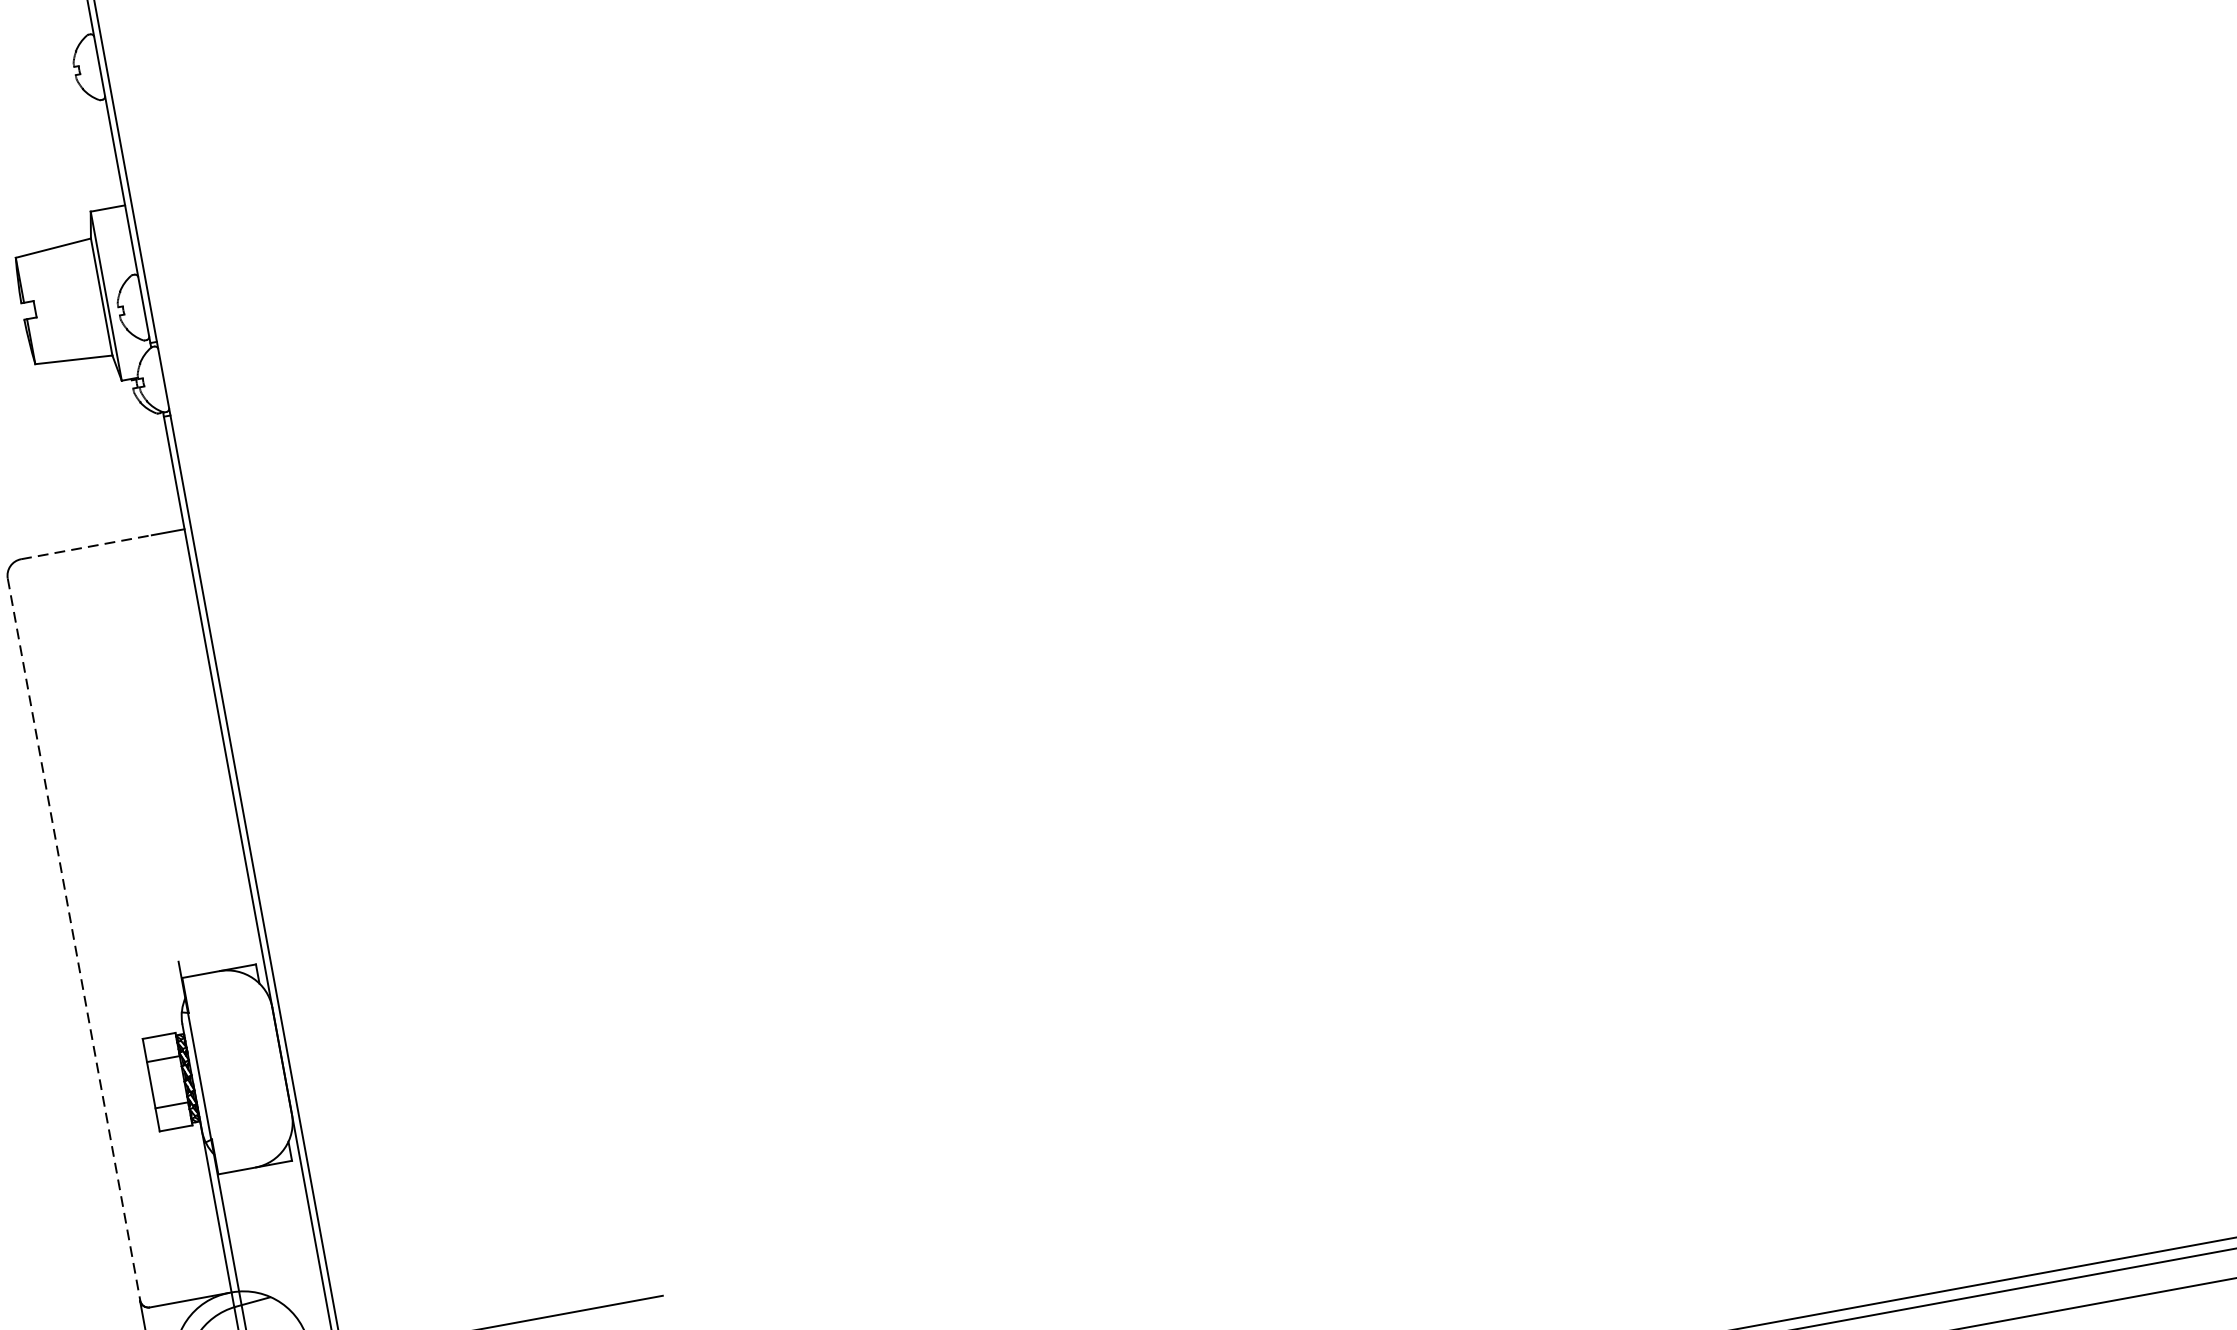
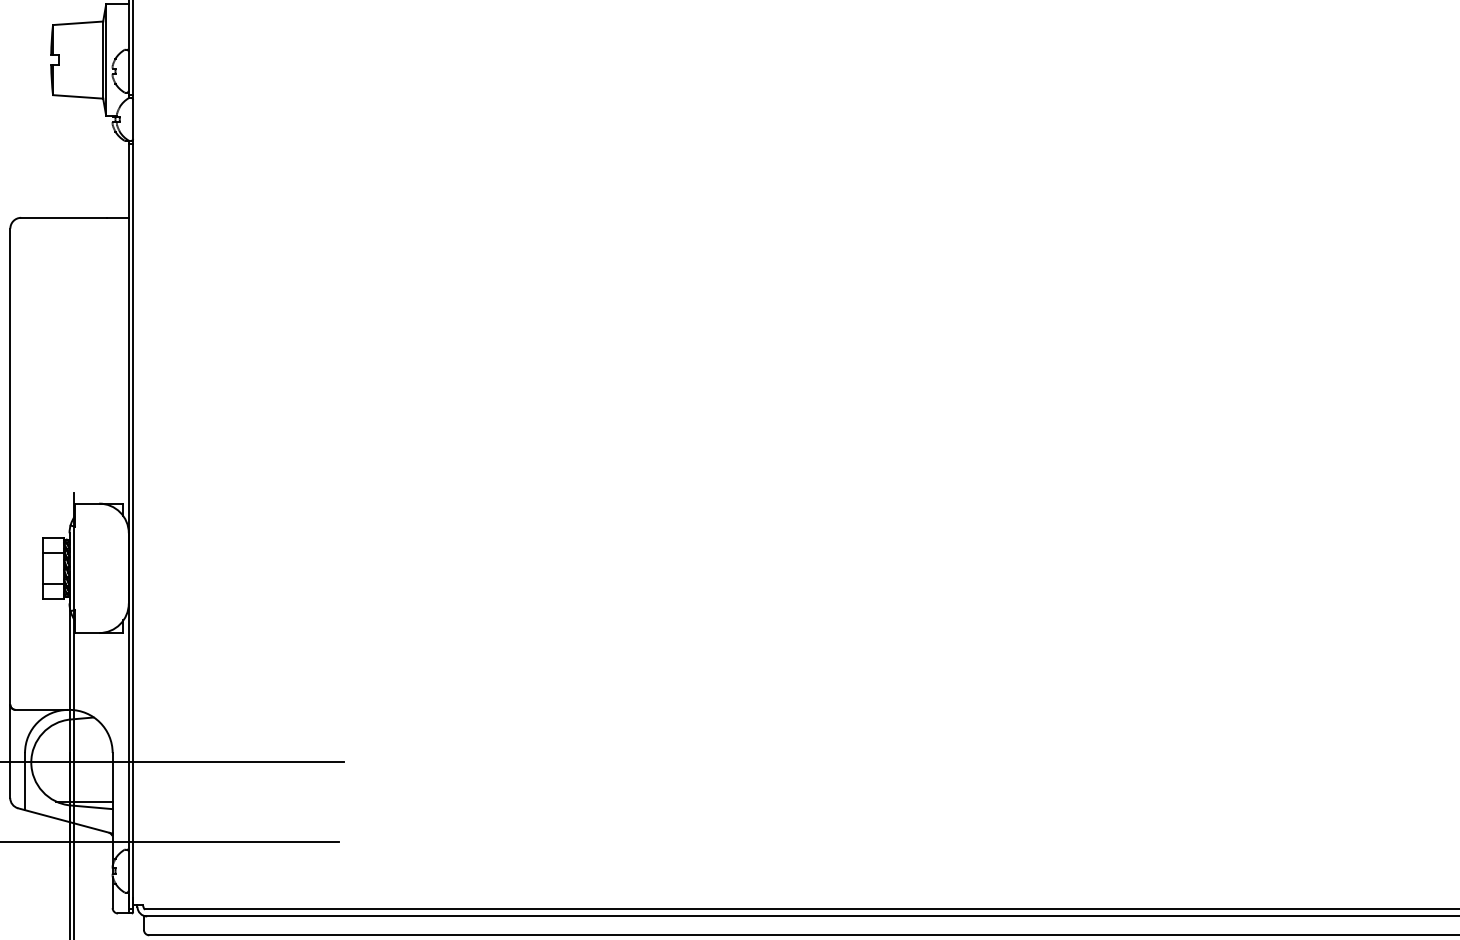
line: (86, 546) -> (64, 217), dashed -> solid
line: (74, 939) -> (10, 466), dashed -> solid

